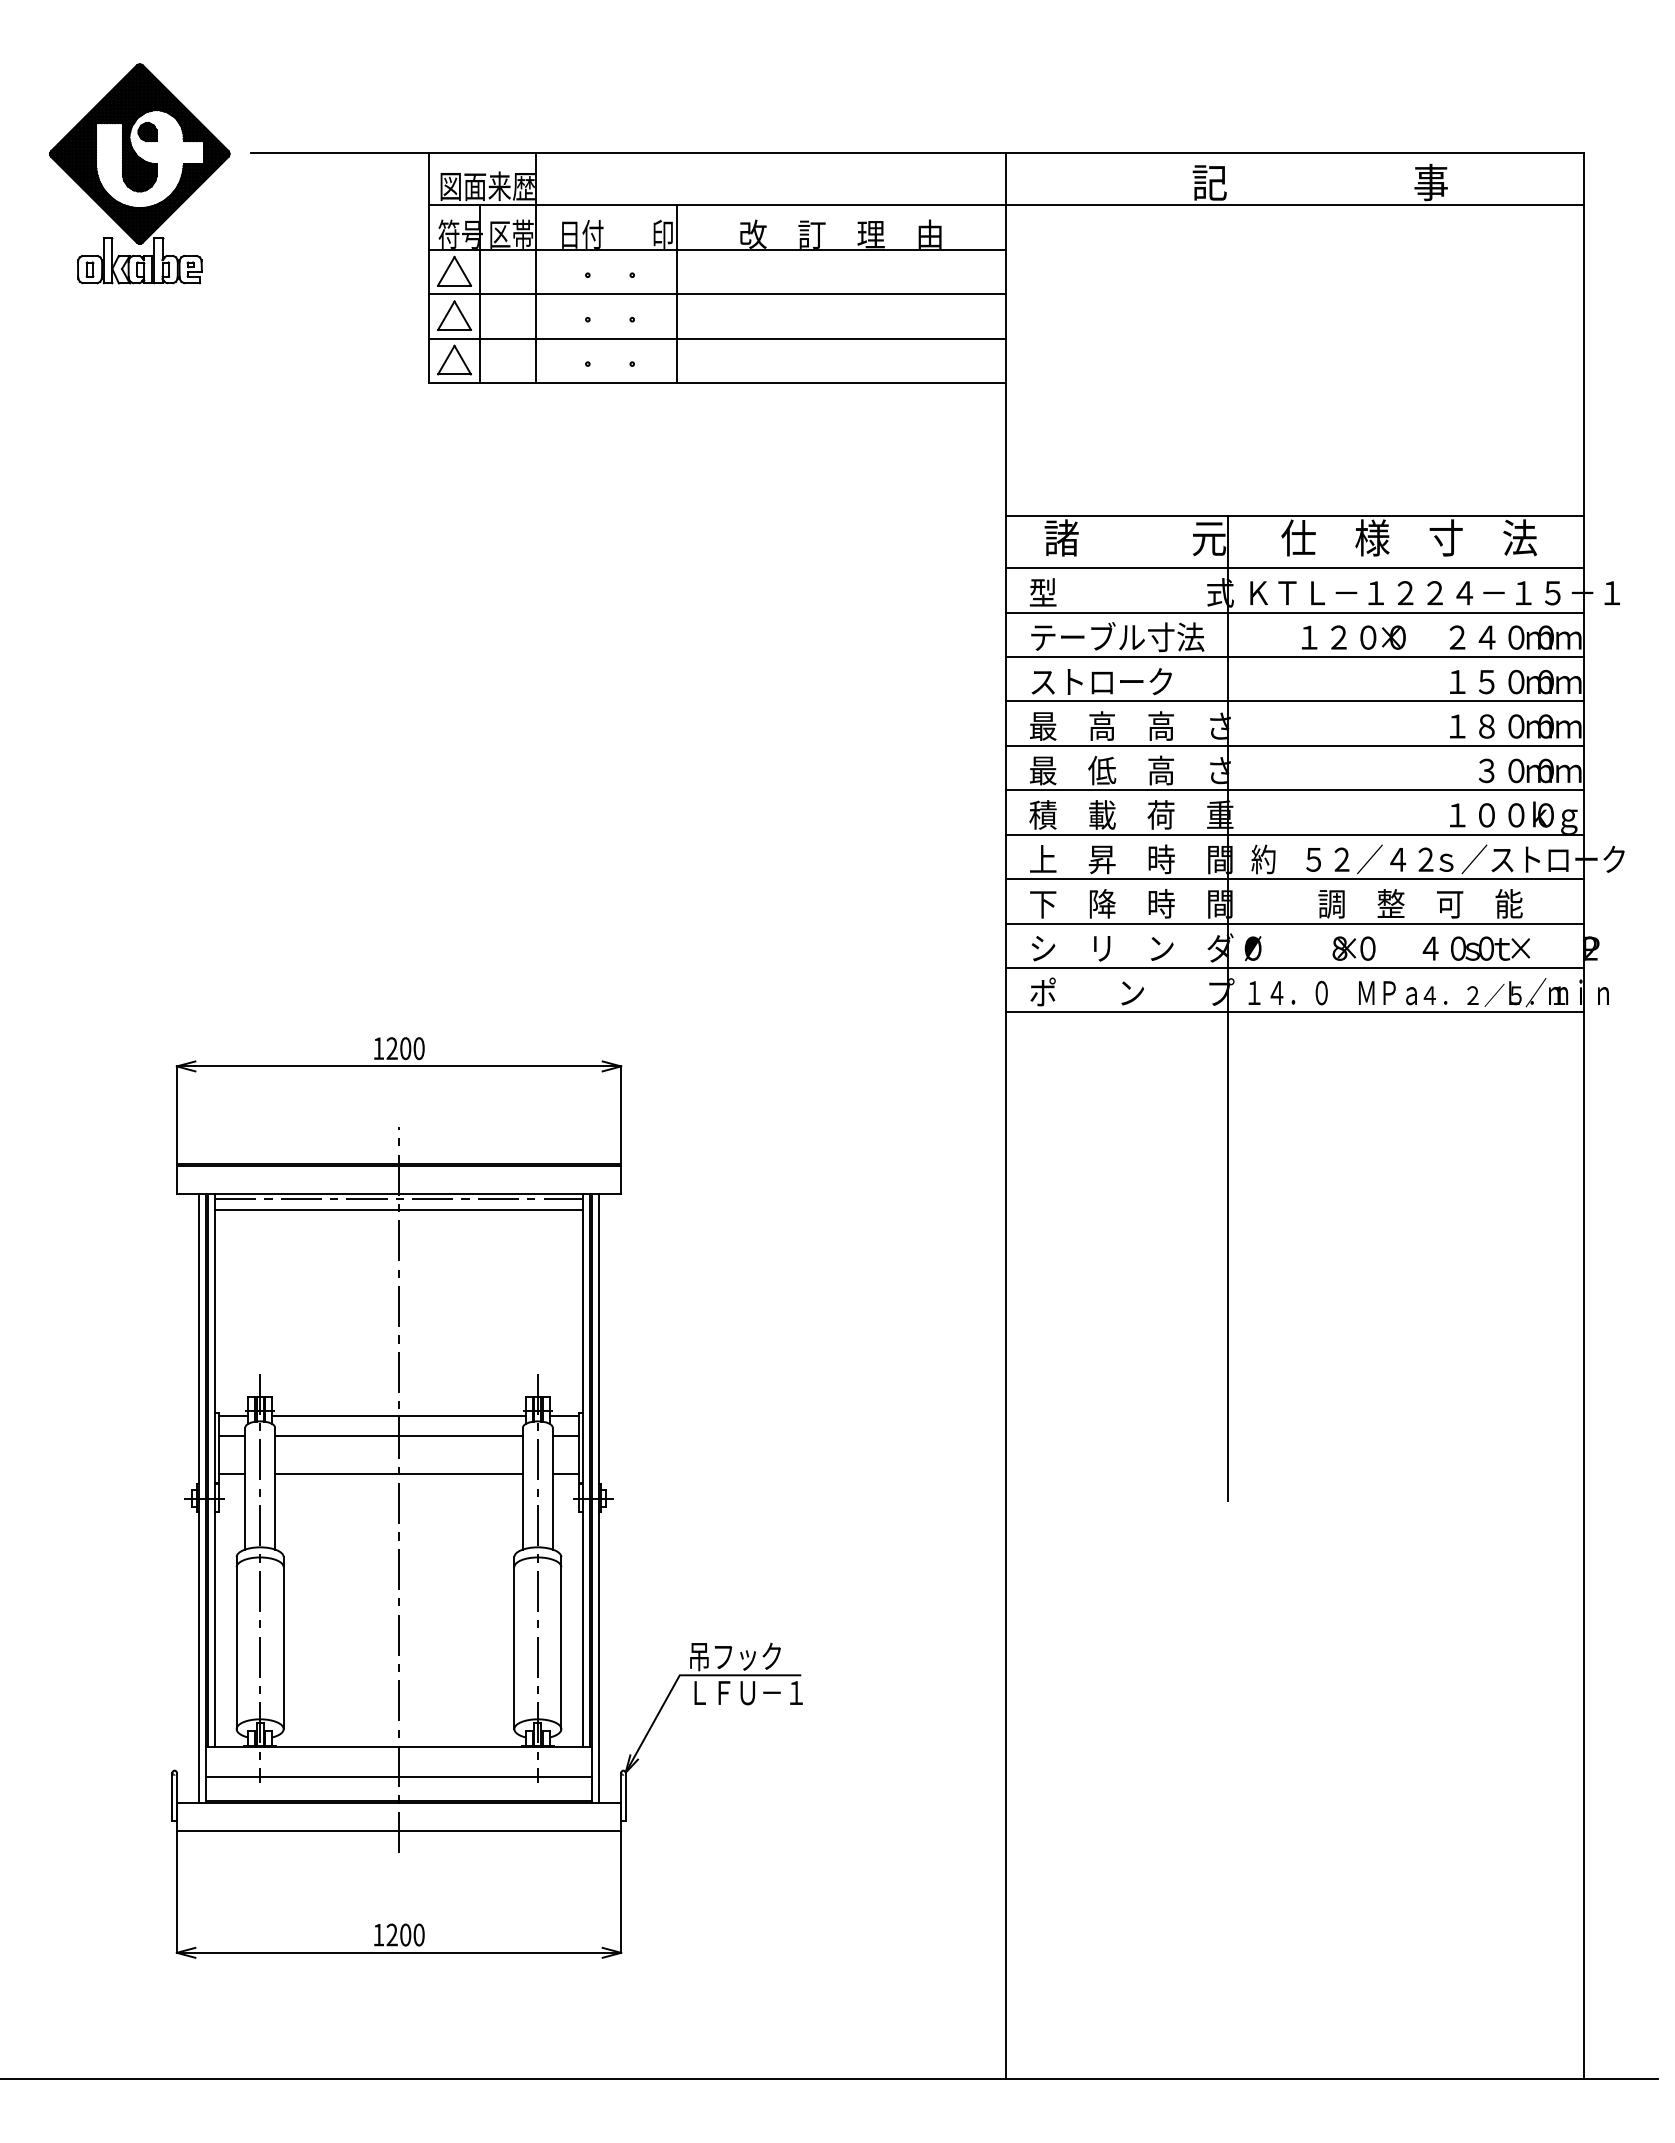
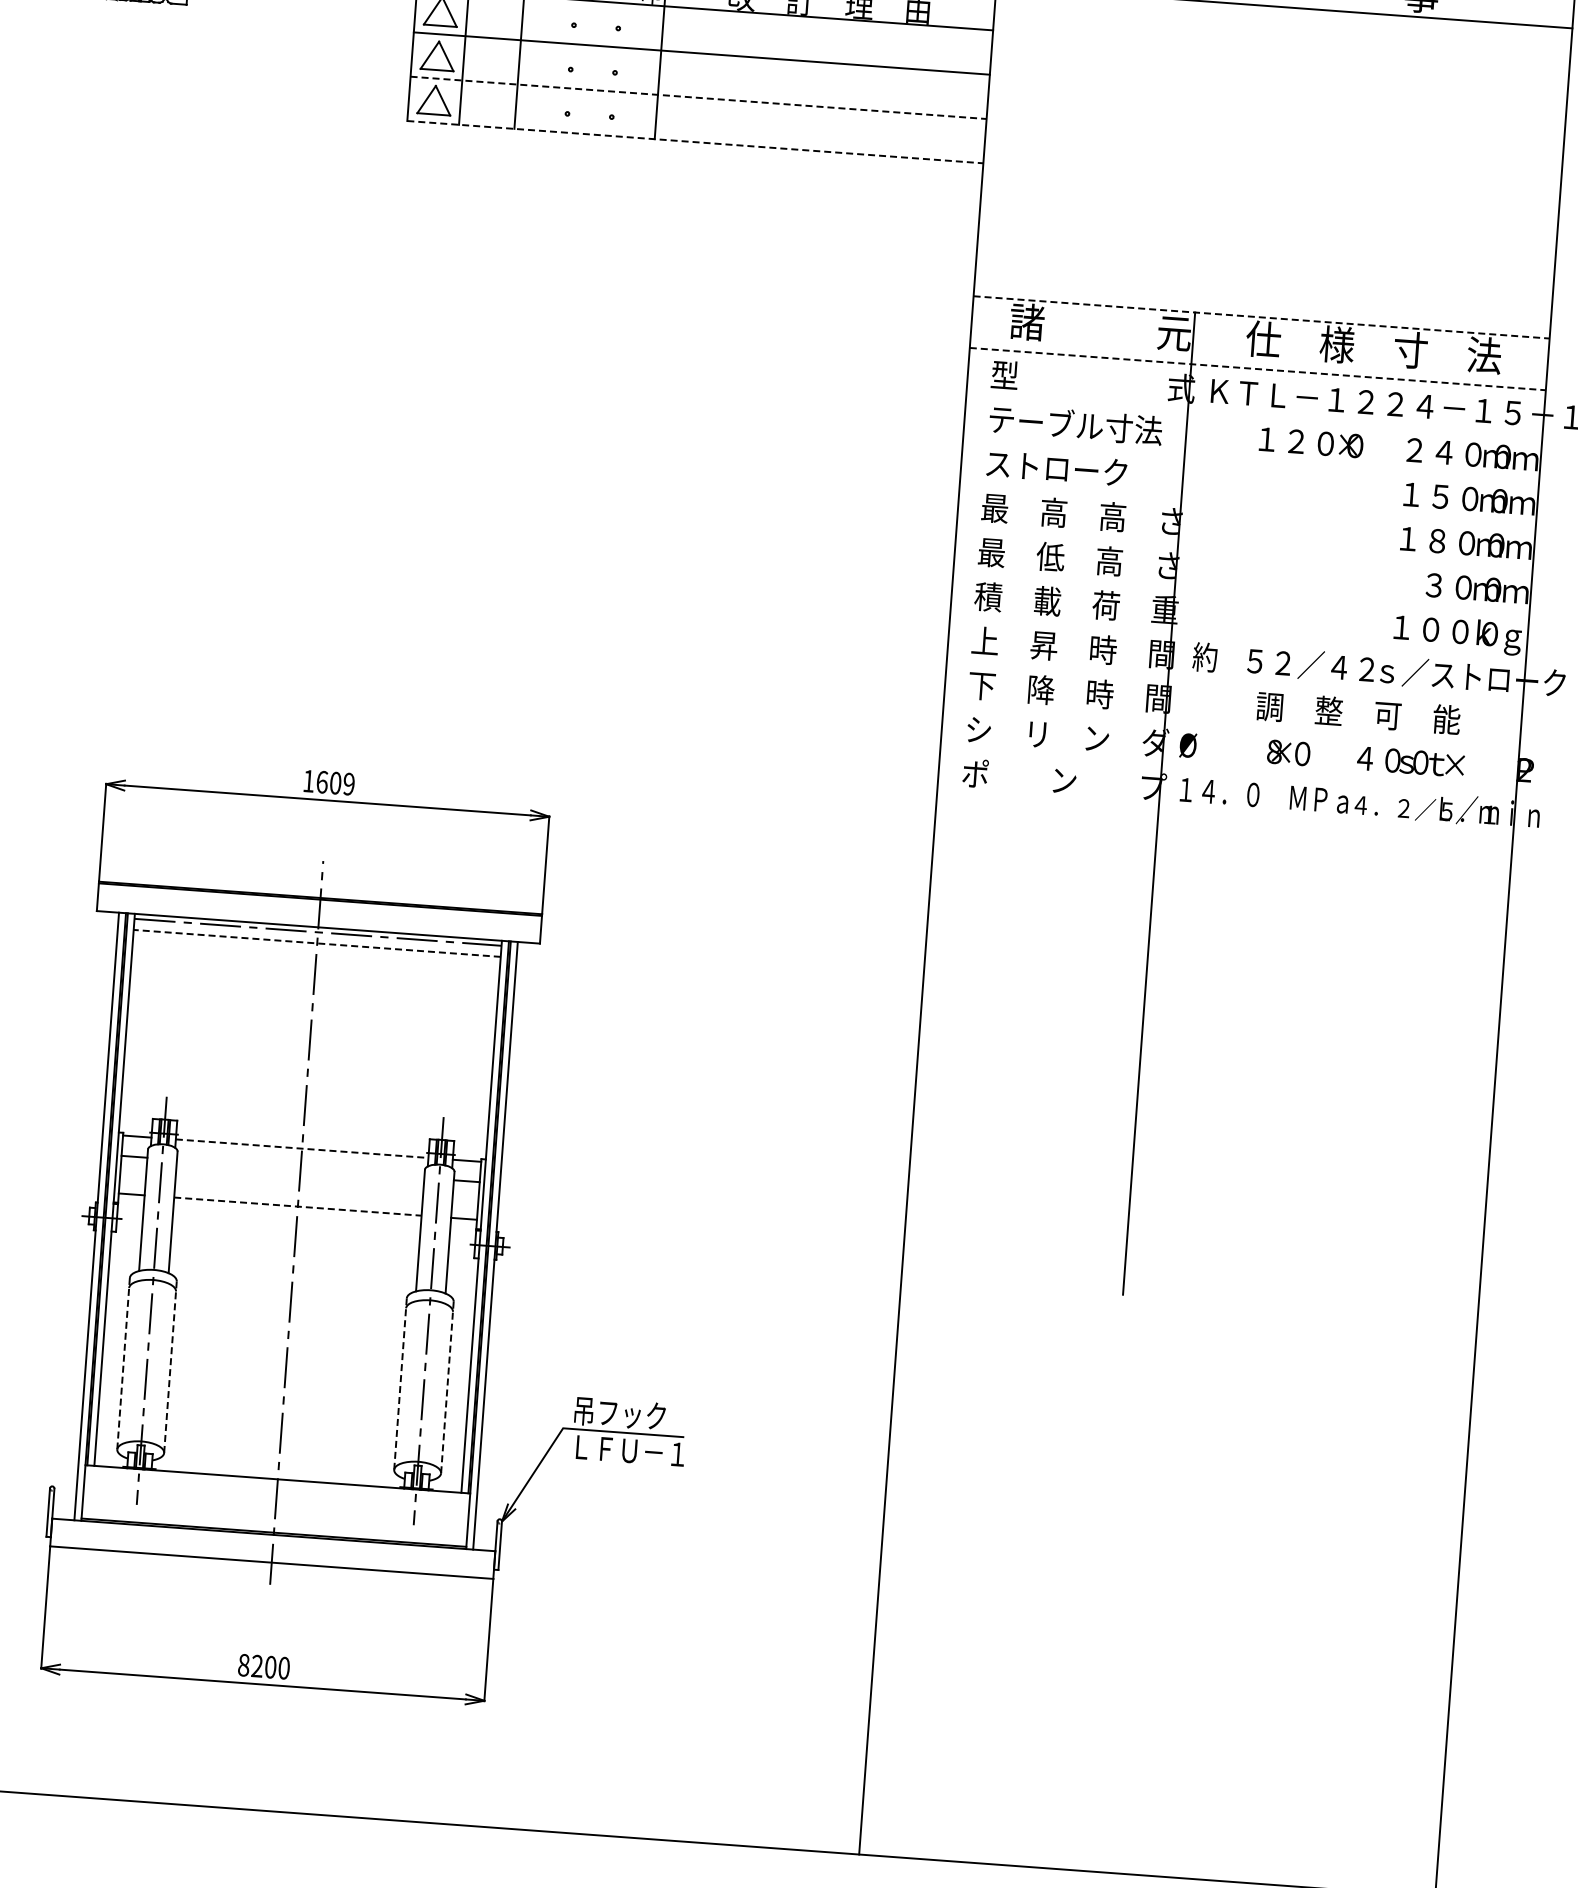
line: (717, 338) -> (698, 97), solid -> dashed
line: (717, 382) -> (695, 141), solid -> dashed
line: (1295, 516) -> (1262, 317), solid -> dashed
line: (1295, 568) -> (1258, 369), solid -> dashed
line: (1294, 612) -> (1254, 413), removed
line: (1294, 656) -> (1250, 457), removed
line: (1294, 701) -> (1247, 502), removed
line: (1294, 745) -> (1244, 546), removed
line: (1294, 790) -> (1241, 590), removed
line: (1294, 834) -> (1237, 634), removed
line: (1294, 879) -> (1234, 679), removed
line: (1294, 923) -> (1231, 723), removed
line: (1294, 967) -> (1228, 767), removed
line: (1294, 1012) -> (1224, 812), removed
text: (405, 1048) -> (335, 783), 1200 -> 1609
line: (398, 1209) -> (316, 943), solid -> dashed
line: (399, 1415) -> (302, 1148), solid -> dashed
line: (398, 1435) -> (300, 1168), removed
line: (399, 1473) -> (298, 1206), solid -> dashed
line: (236, 1643) -> (123, 1364), solid -> dashed
line: (283, 1643) -> (170, 1367), solid -> dashed
line: (514, 1643) -> (400, 1384), solid -> dashed
line: (561, 1643) -> (447, 1387), solid -> dashed
line: (398, 1777) -> (275, 1509), removed
text: (378, 1934) -> (243, 1664), 1200 -> 8200

